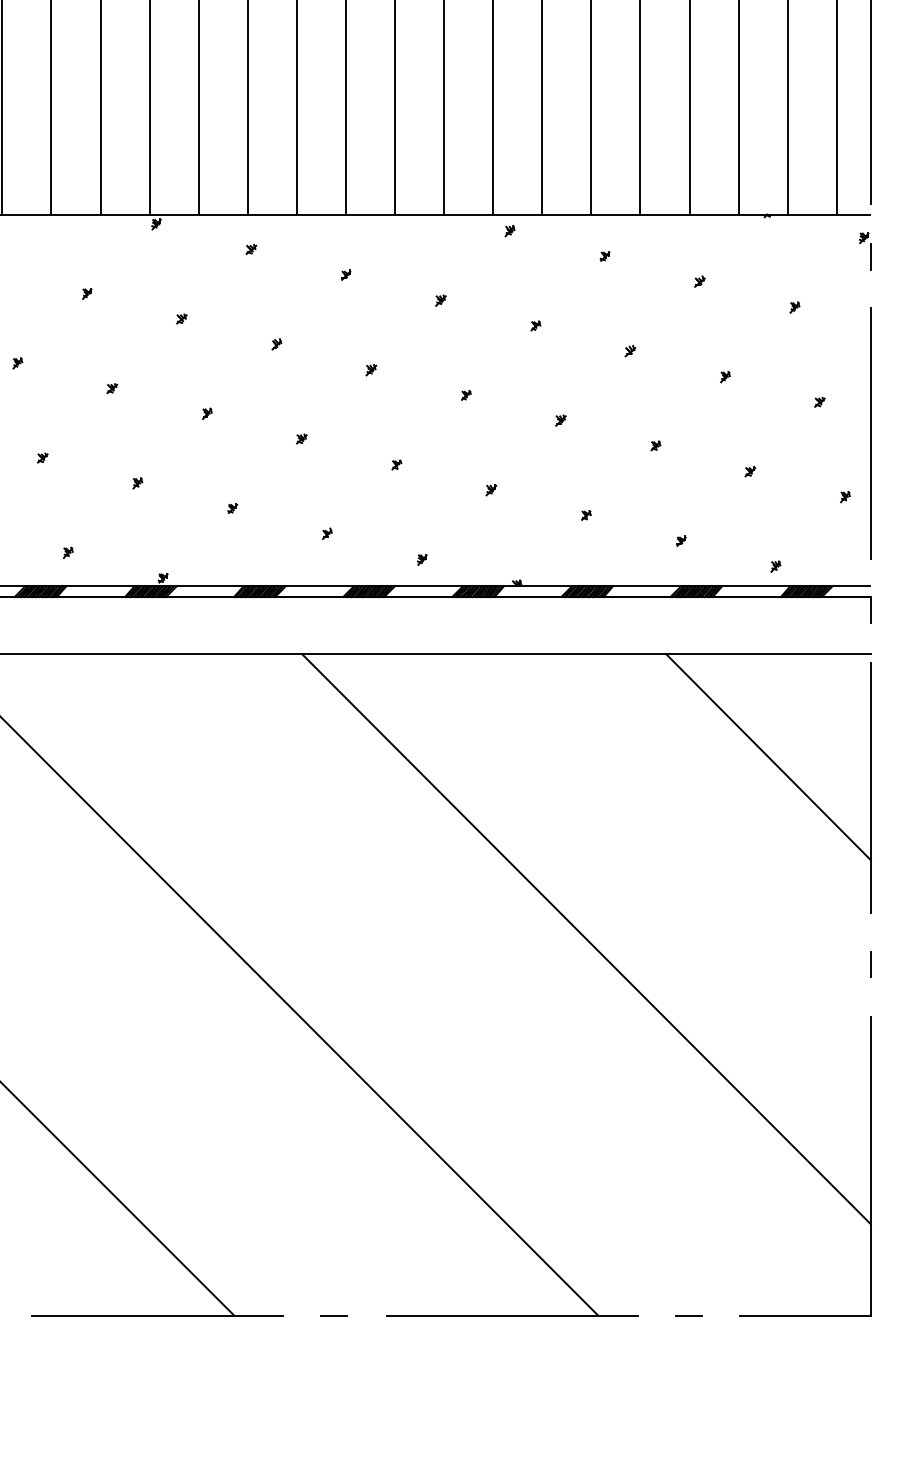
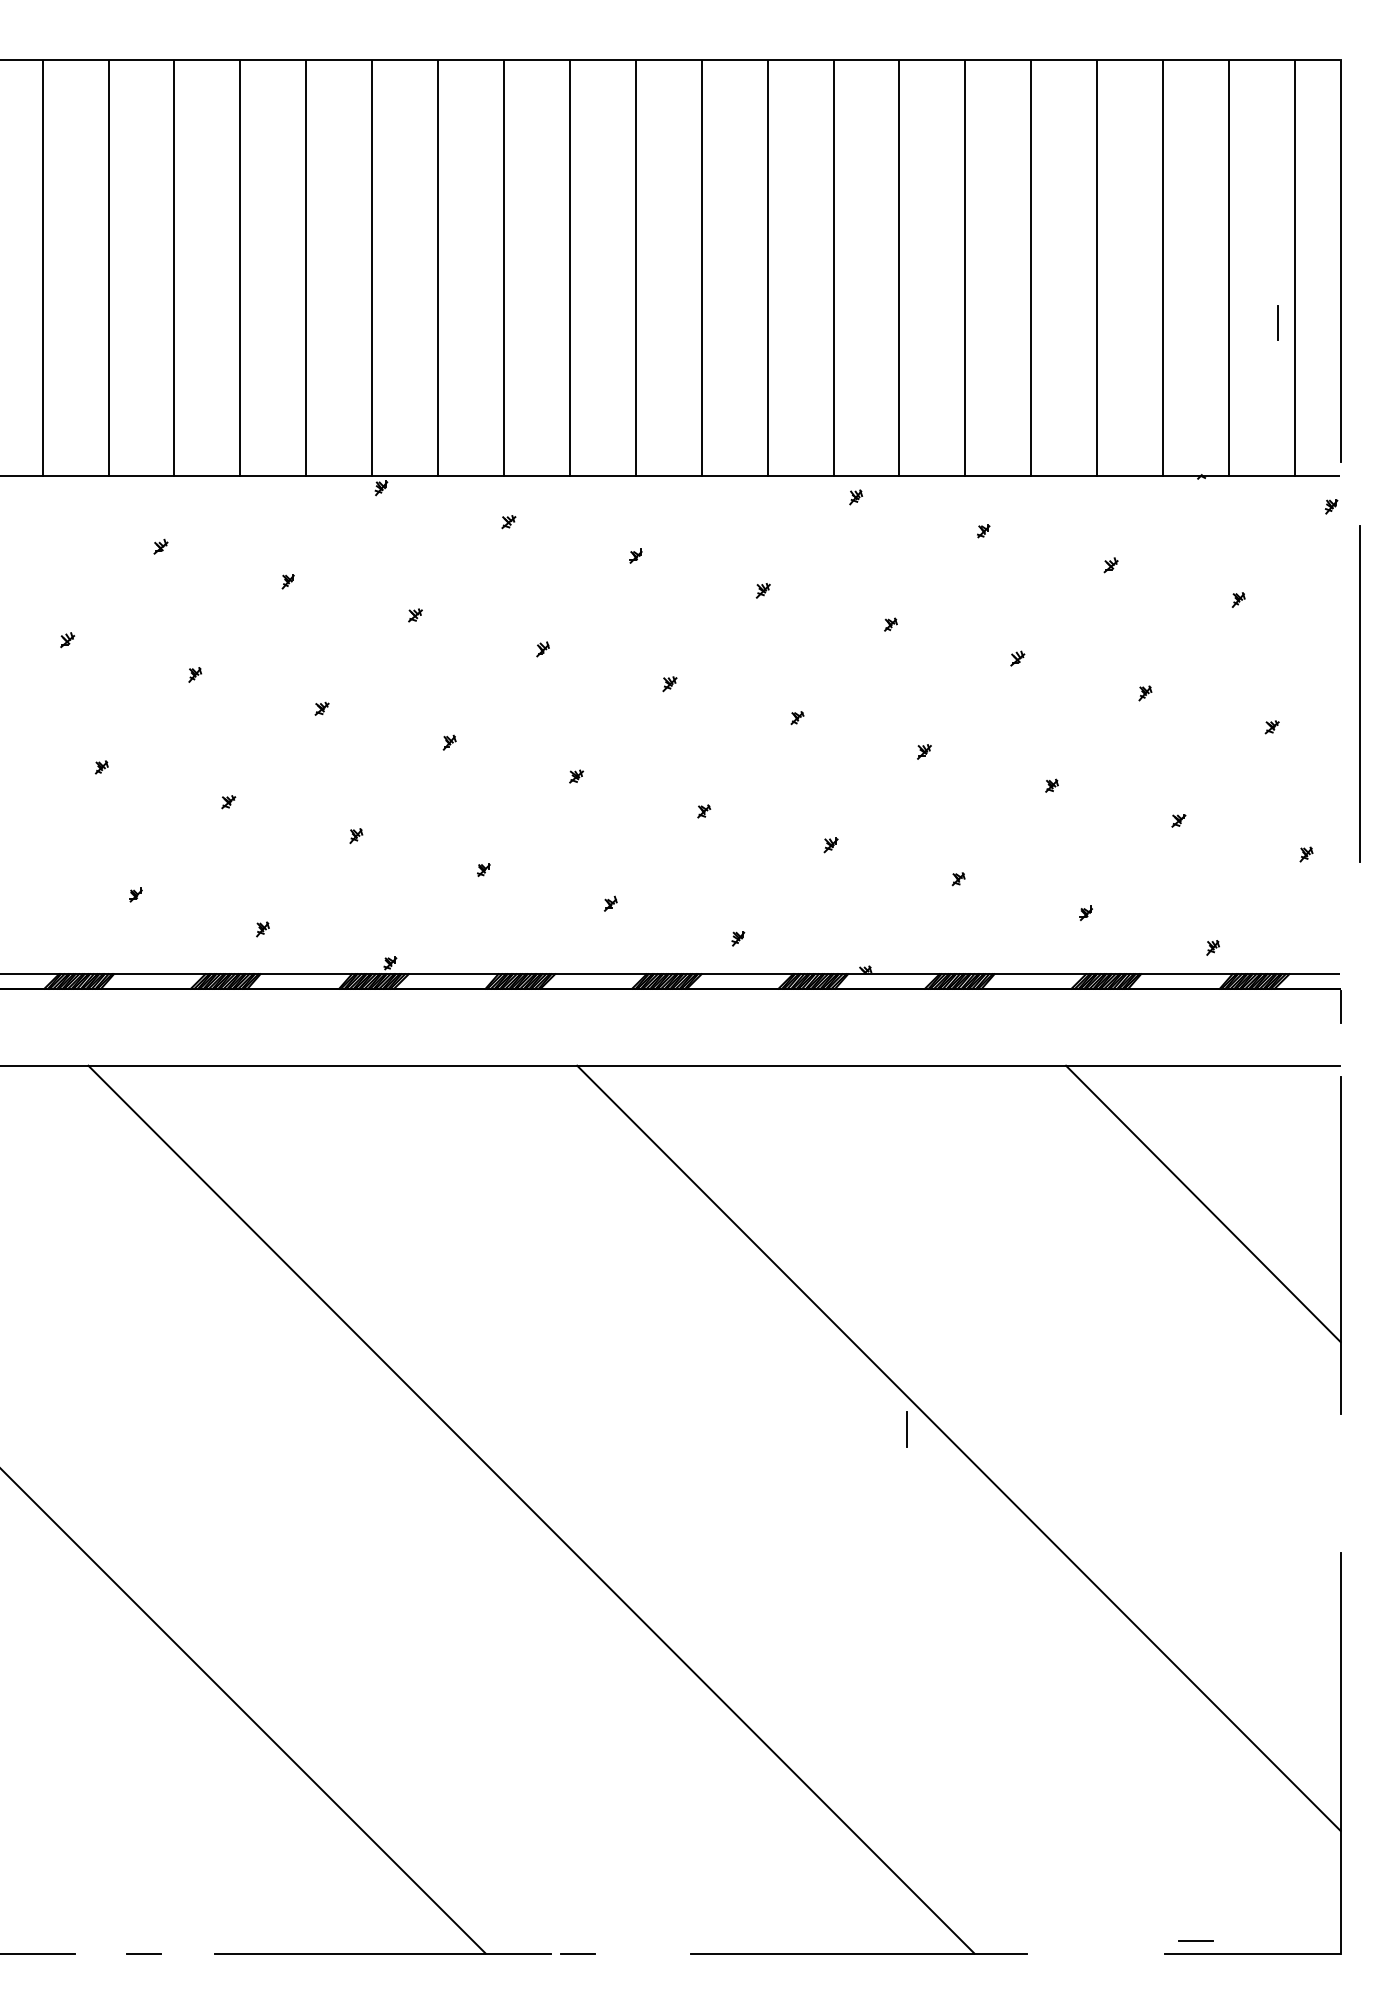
line: (870, 256) -> (1277, 322), moved
line: (870, 433) -> (1359, 693), moved
line: (870, 964) -> (906, 1429), moved
line: (333, 1315) -> (577, 1953), moved
line: (688, 1315) -> (1195, 1940), moved

